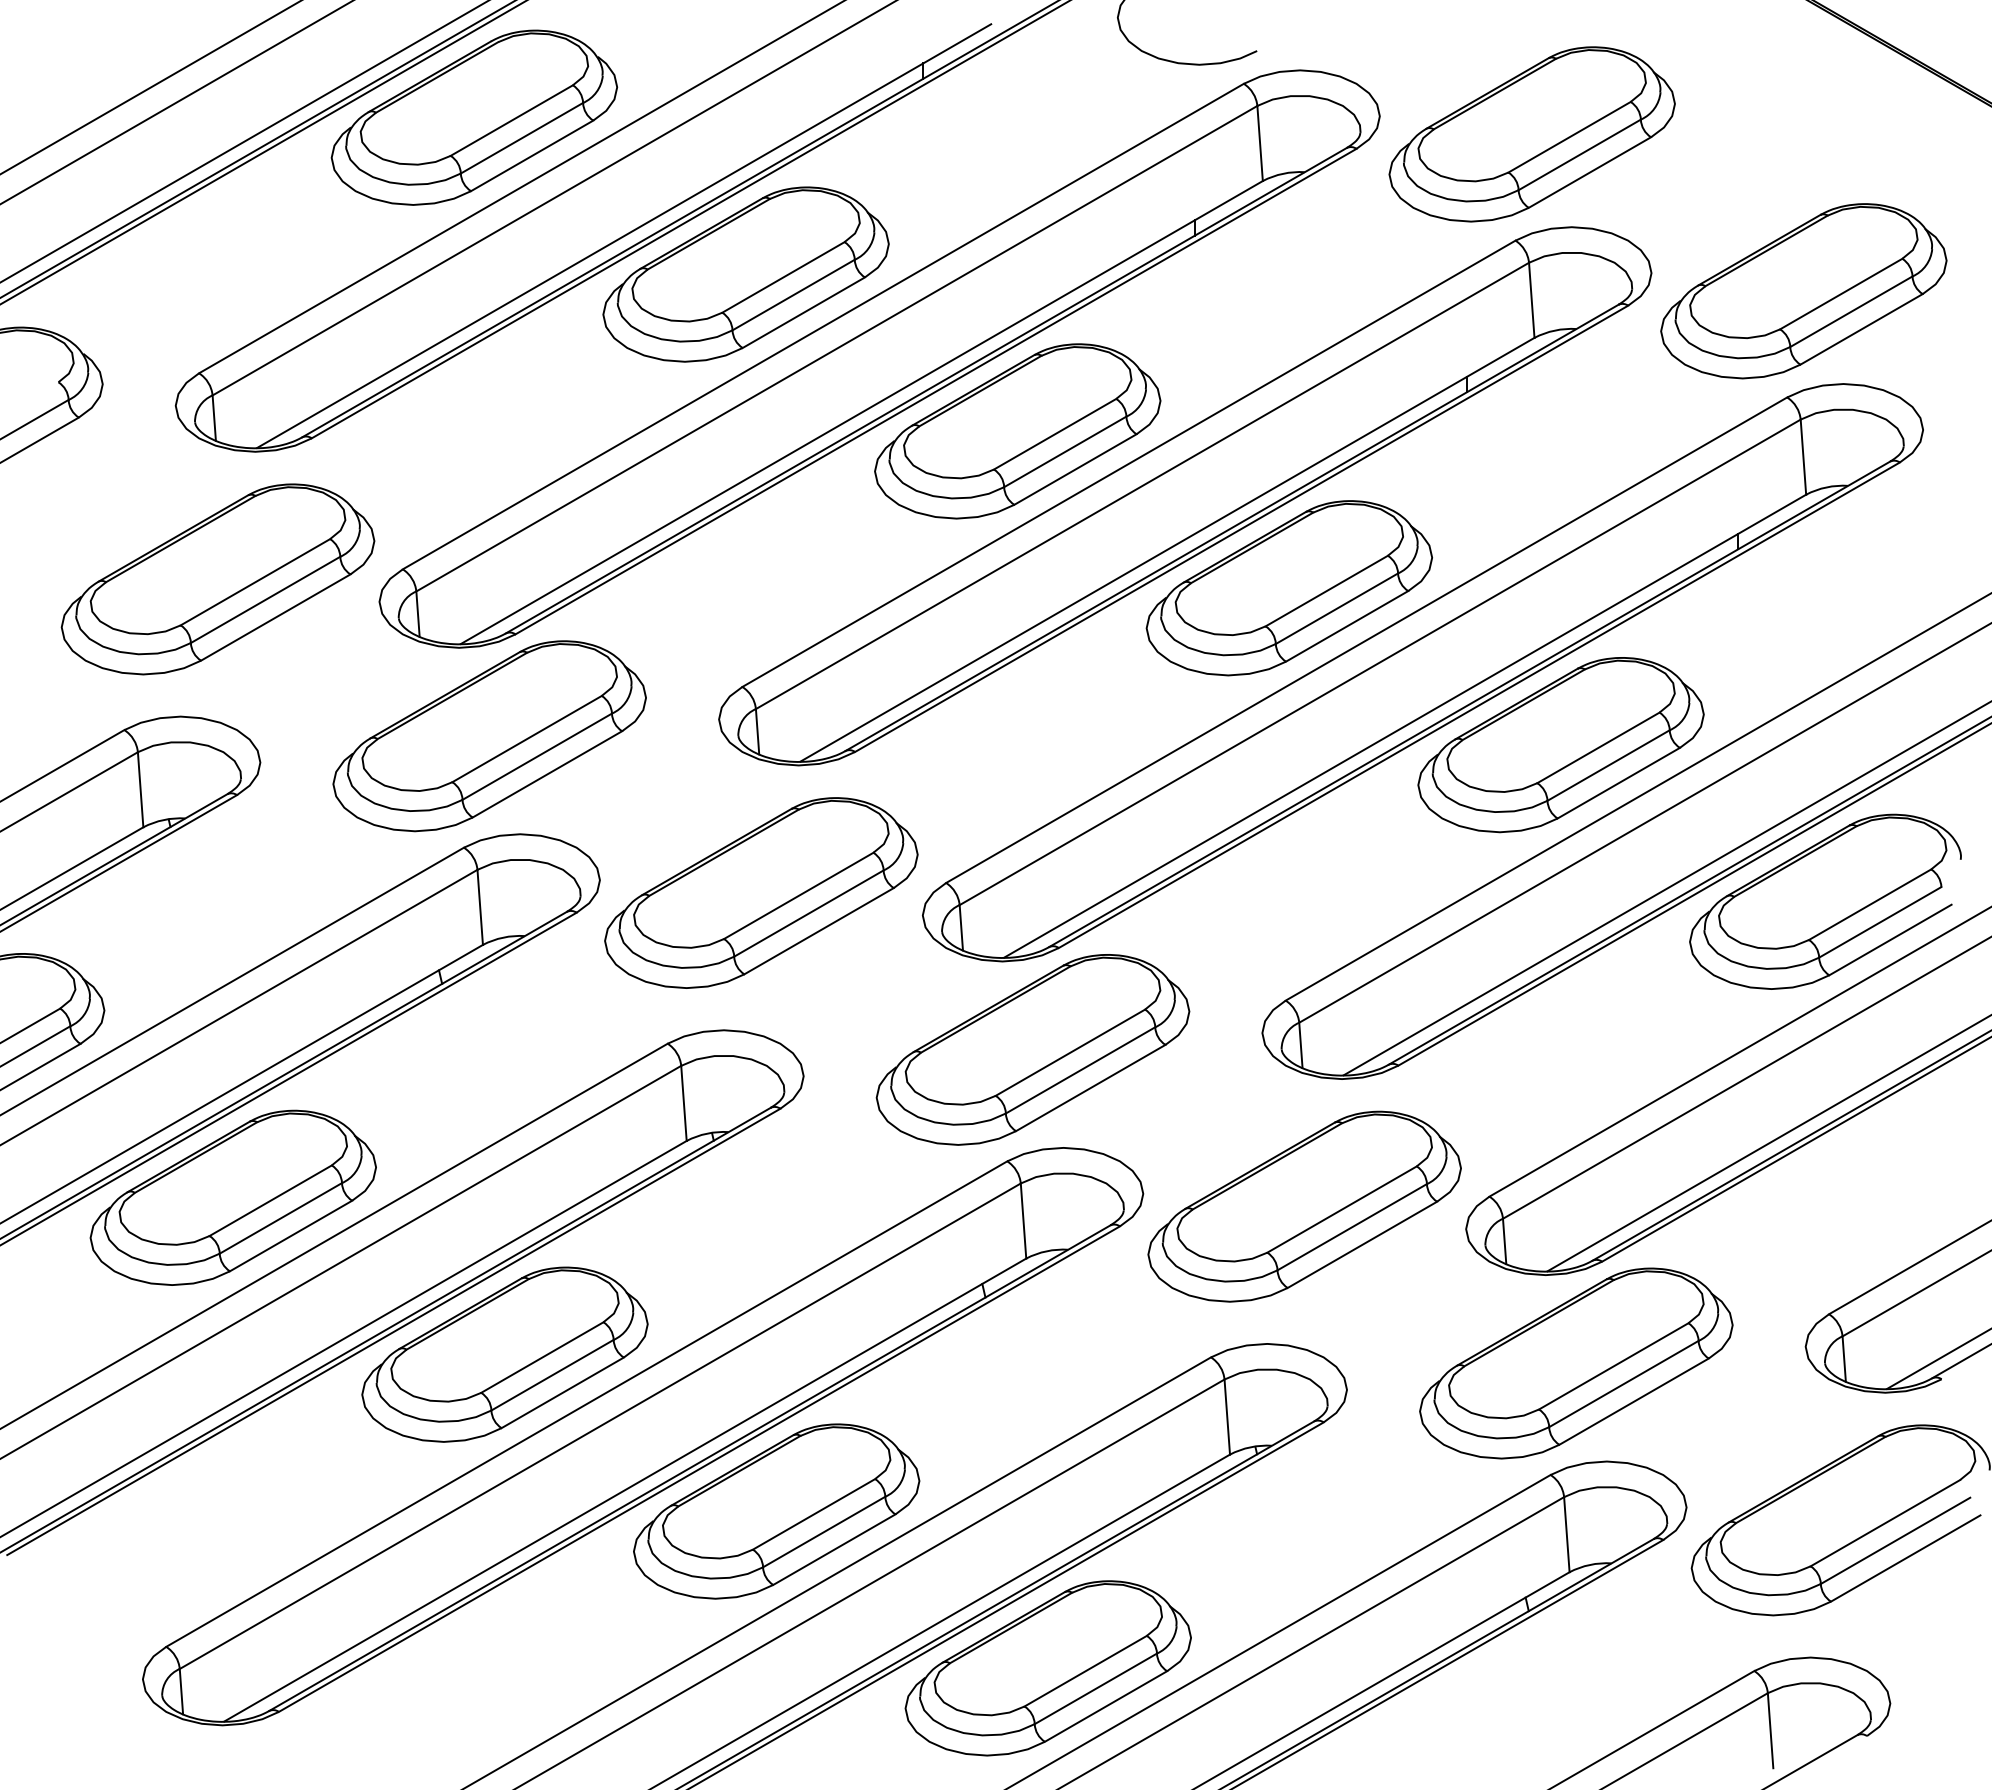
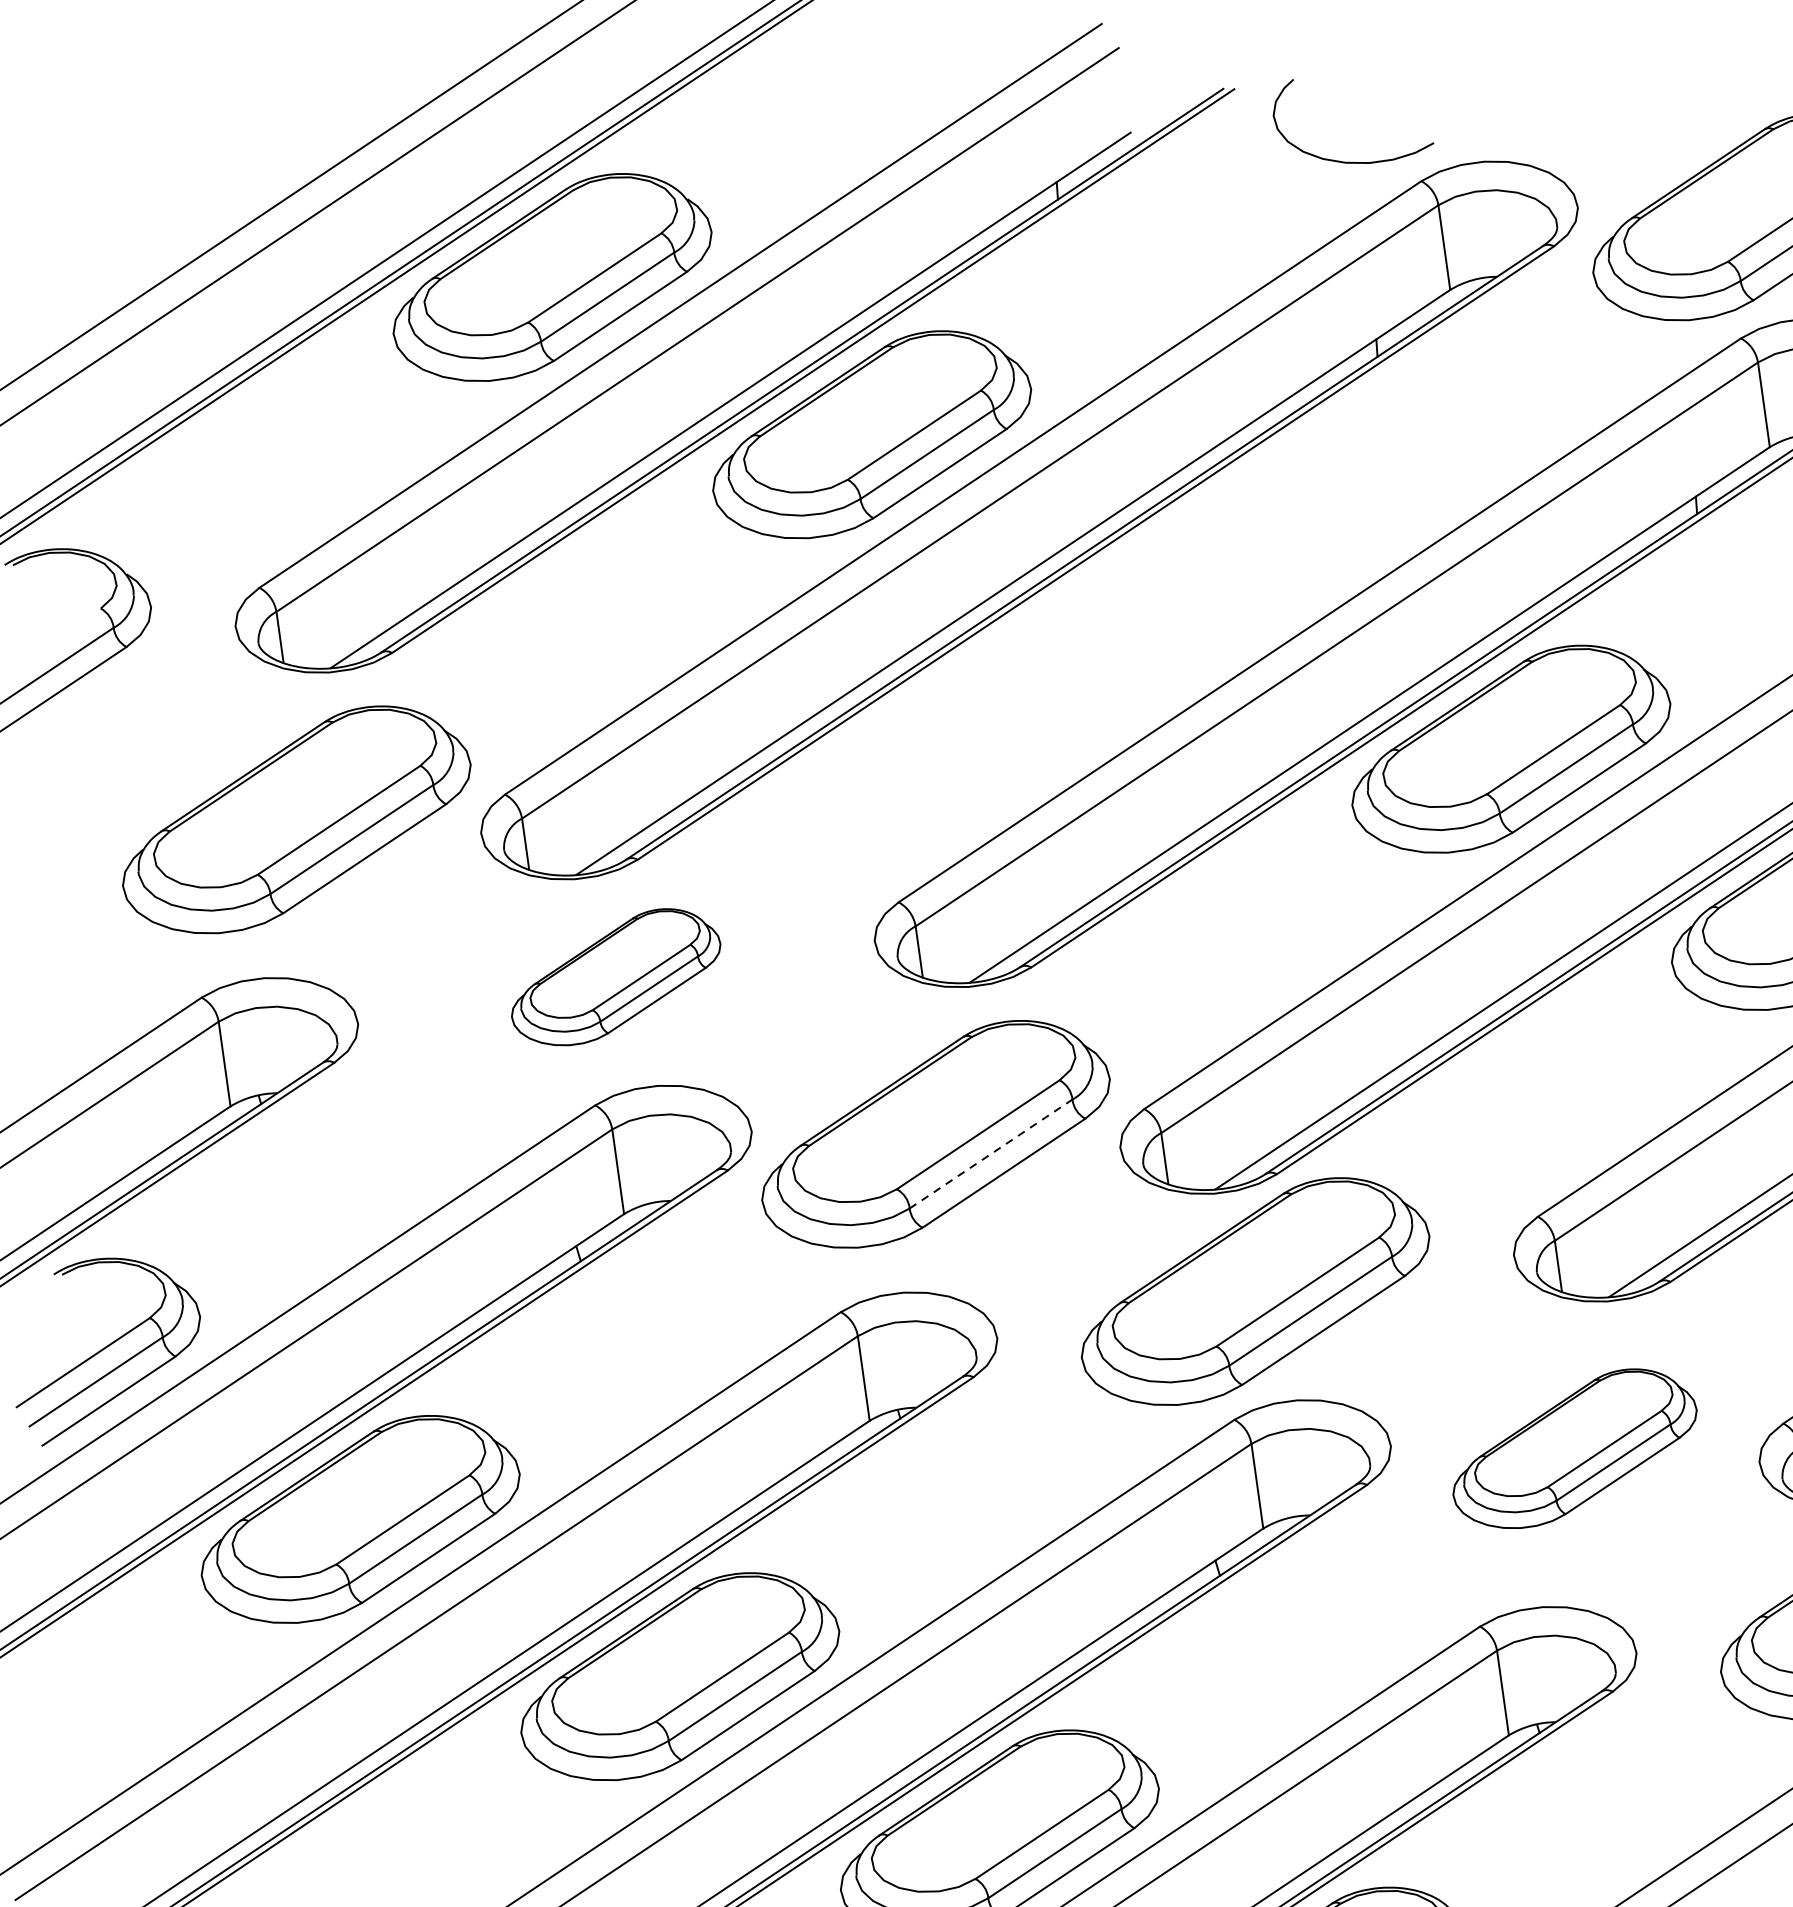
part: (1017, 431) -> (1191, 592), removed
part: (489, 736) -> (615, 977), size x0.6
line: (809, 913) -> (991, 1153), solid -> dashed
part: (1304, 1206) -> (1574, 1448), size x0.7

